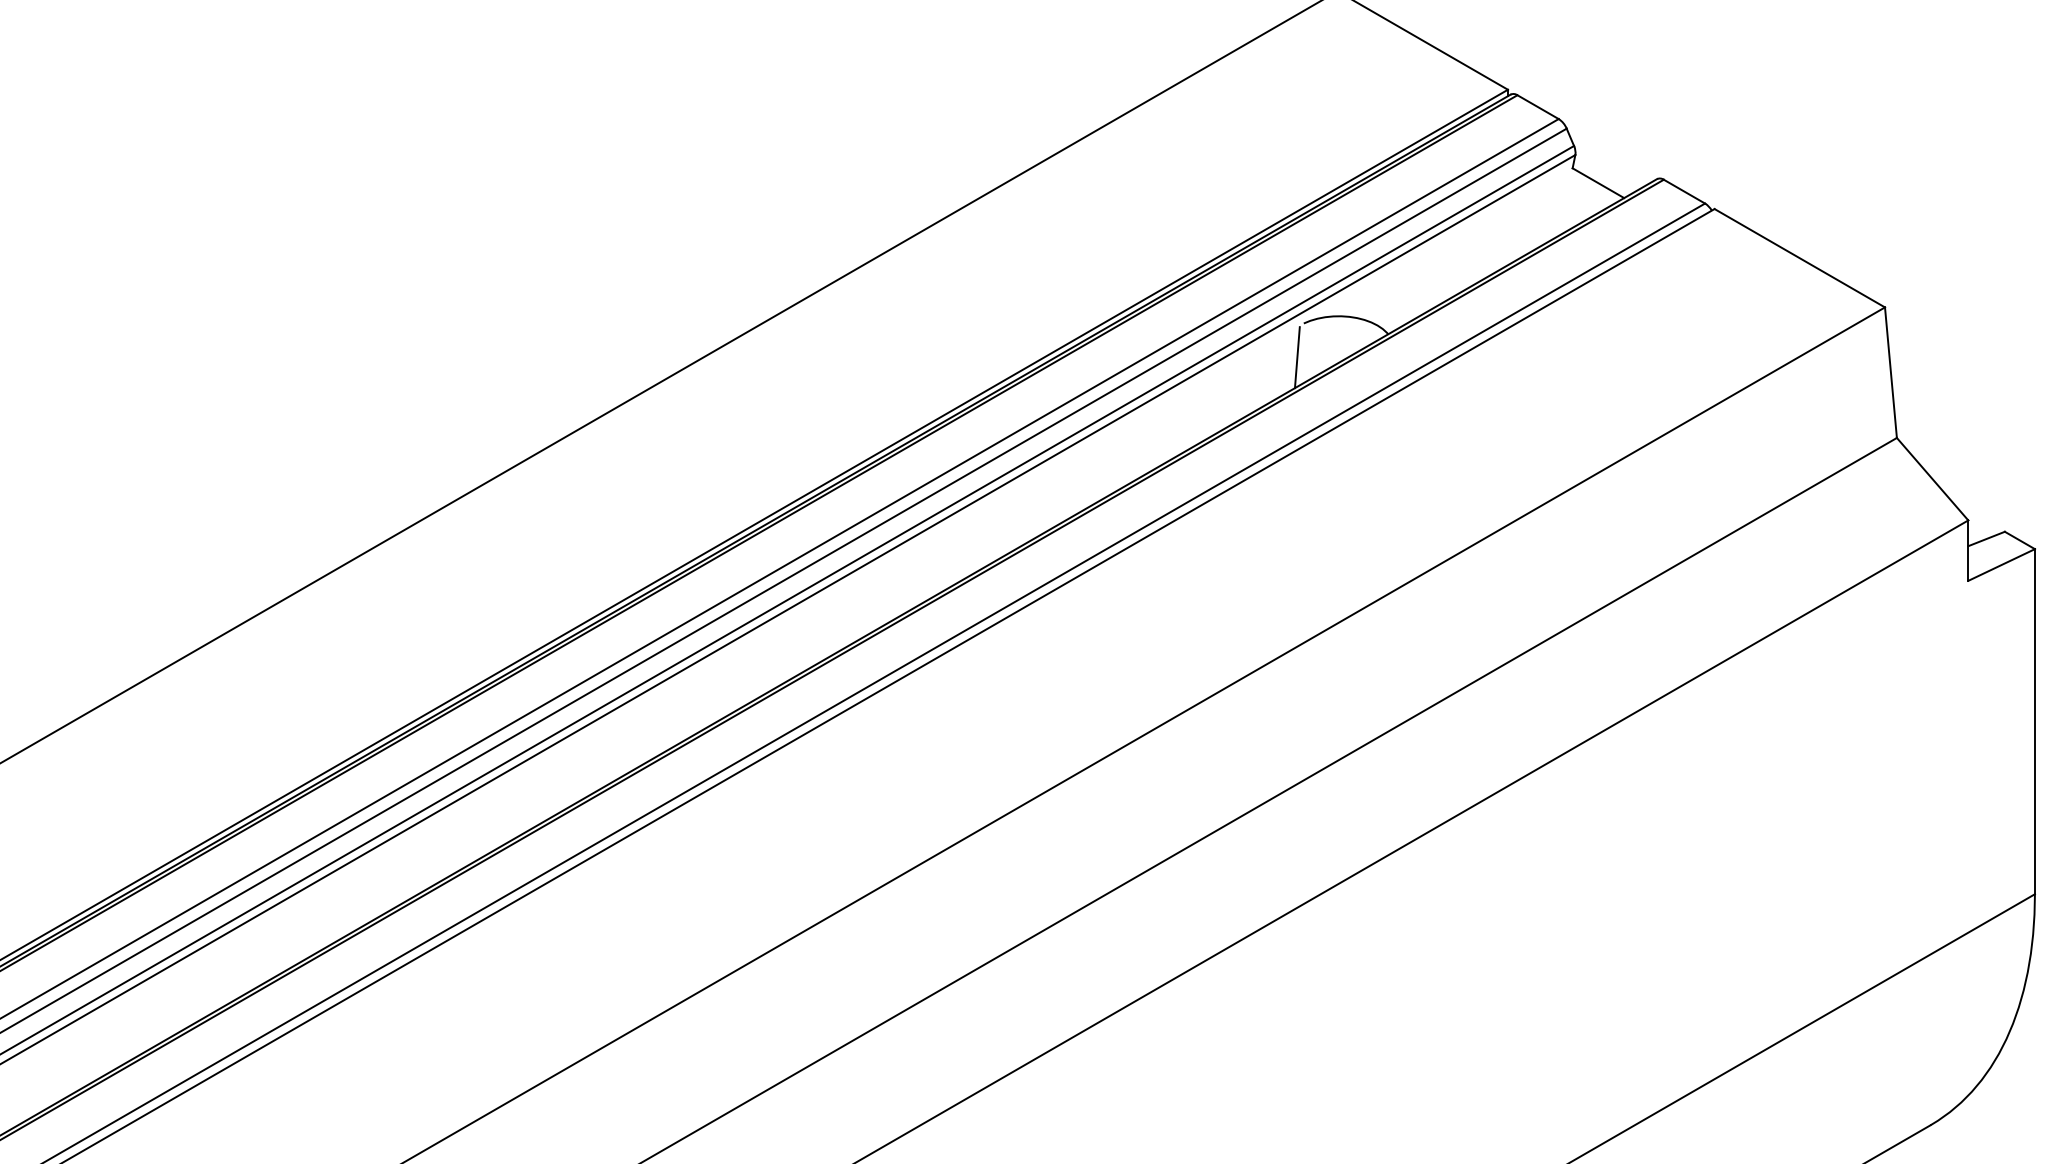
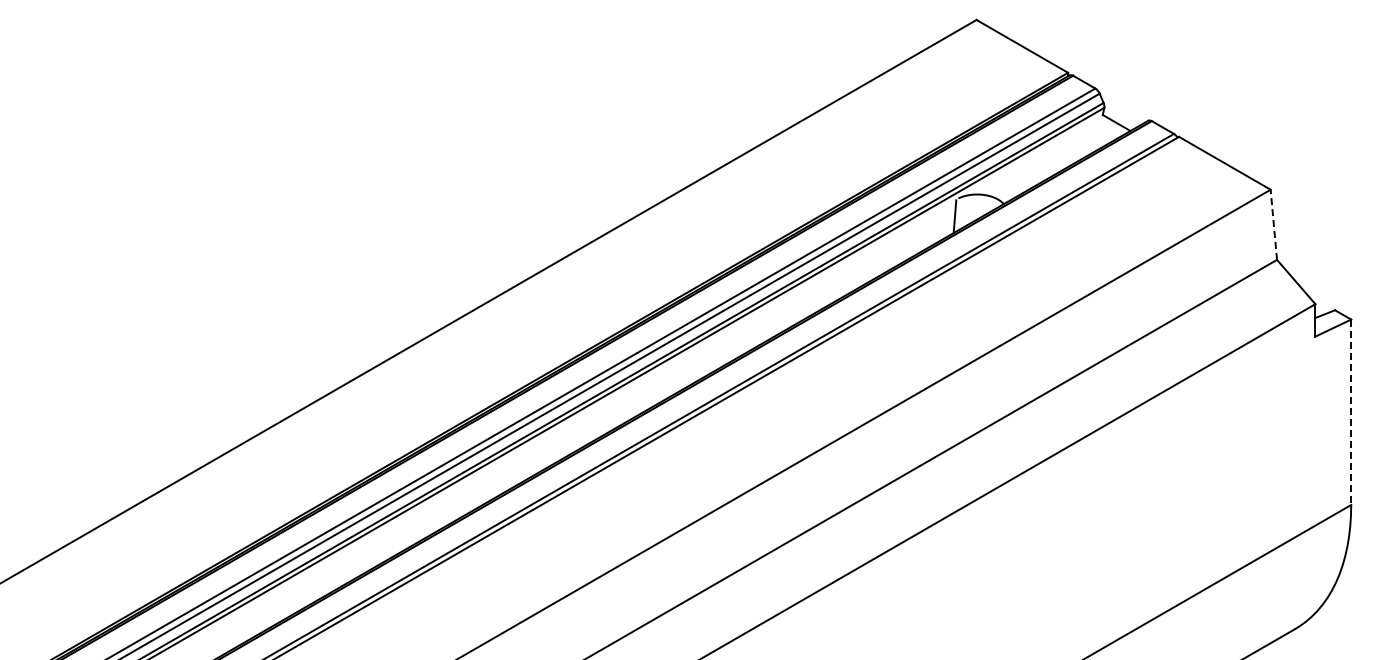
line: (1890, 372) -> (1273, 224), solid -> dashed
line: (2035, 722) -> (1351, 412), solid -> dashed

